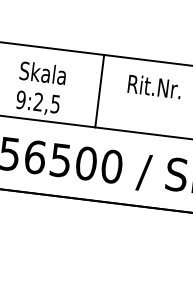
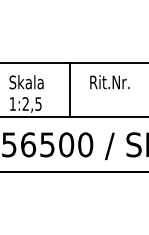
text: (20, 99) -> (12, 103), 9:2,5 -> 1:2,5

